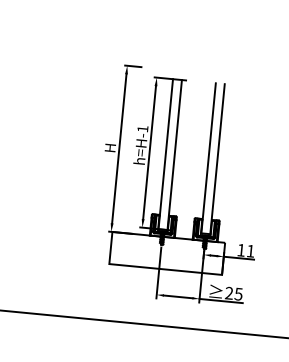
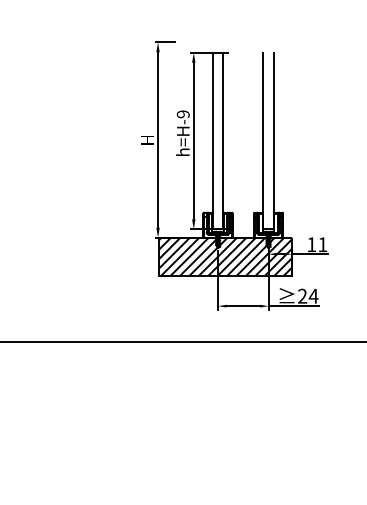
text: (142, 129) -> (182, 114), h=H-1 -> h=H-9
hatch: (167, 253) -> (225, 256), added
text: (238, 294) -> (313, 296), 25 -> 24

